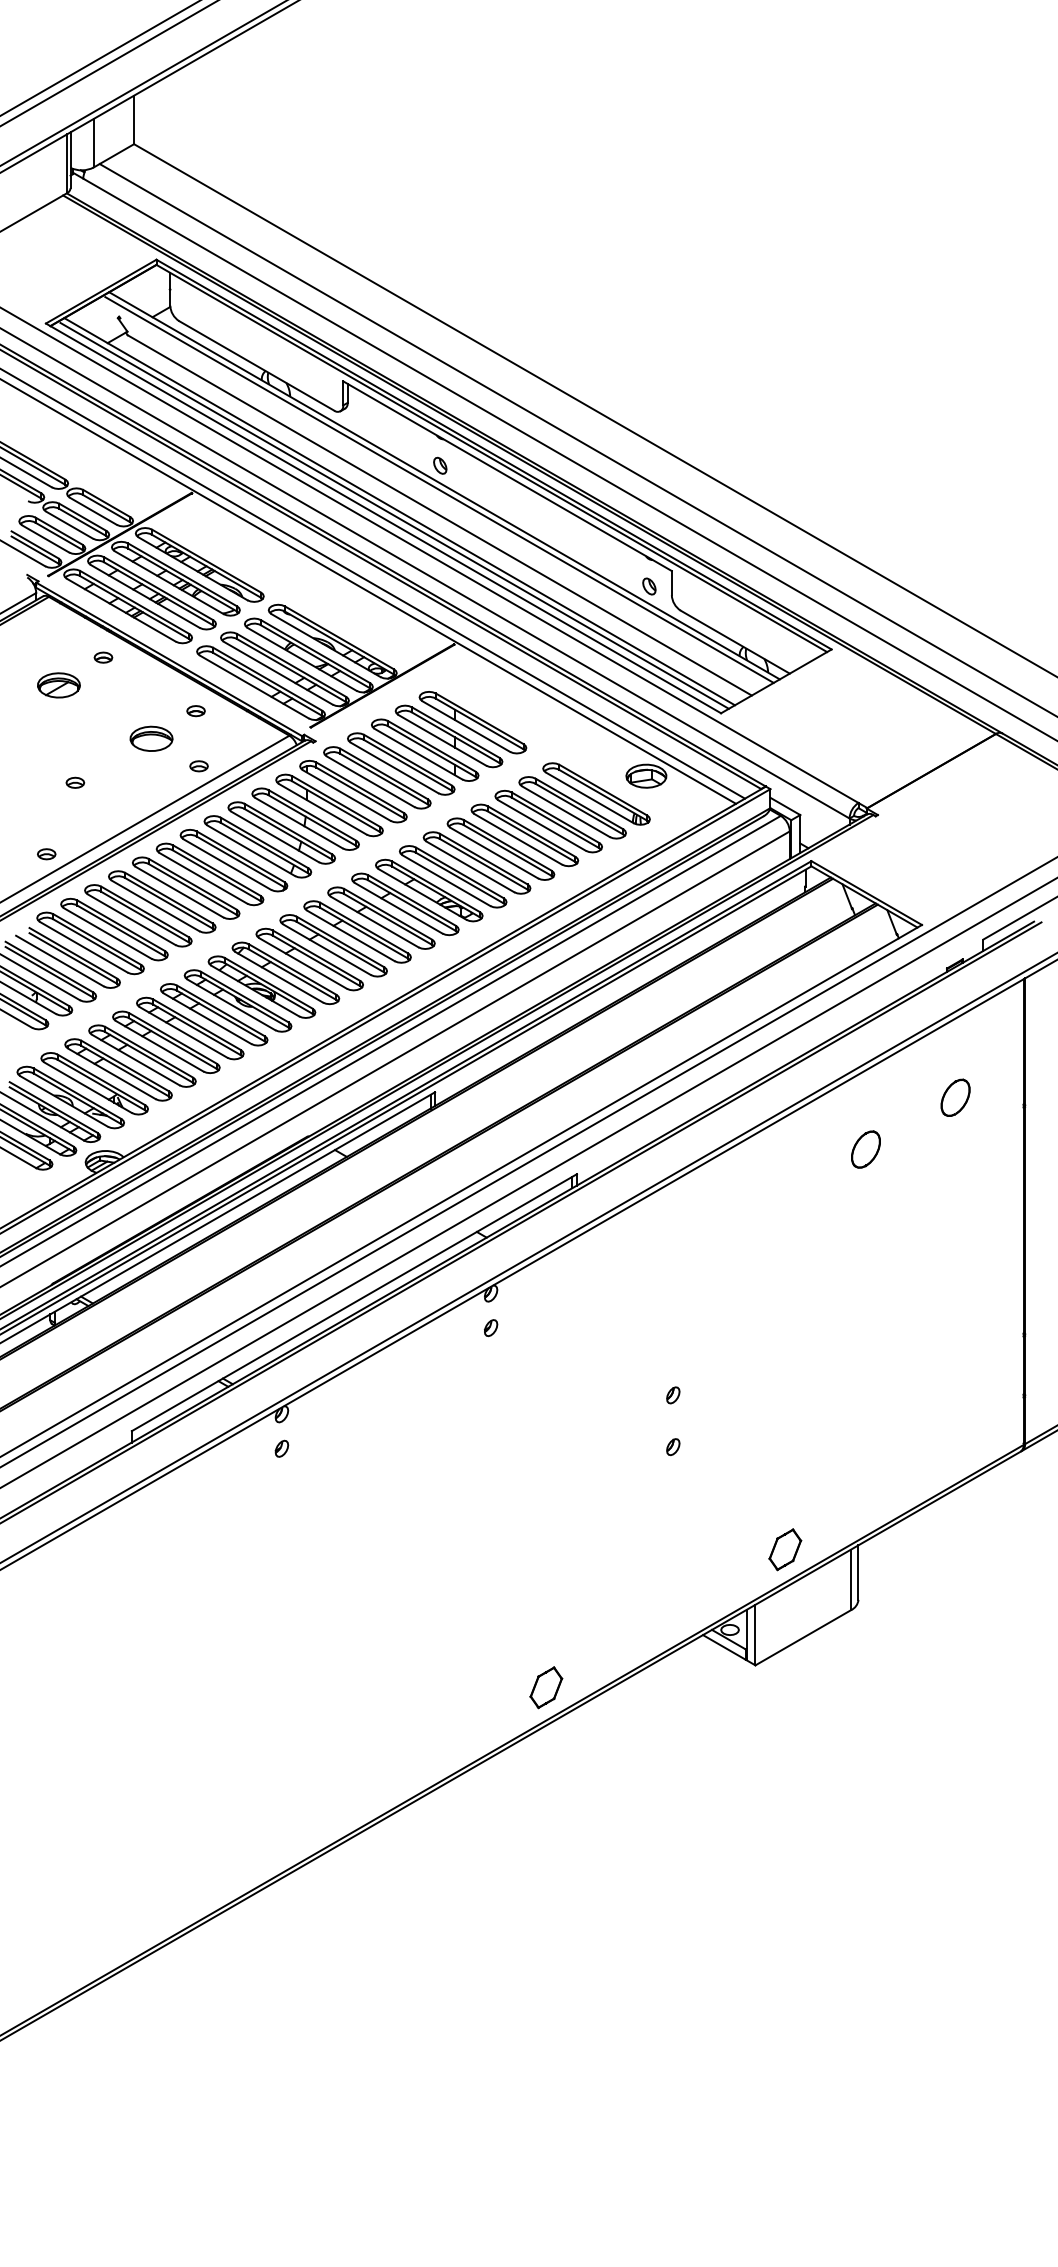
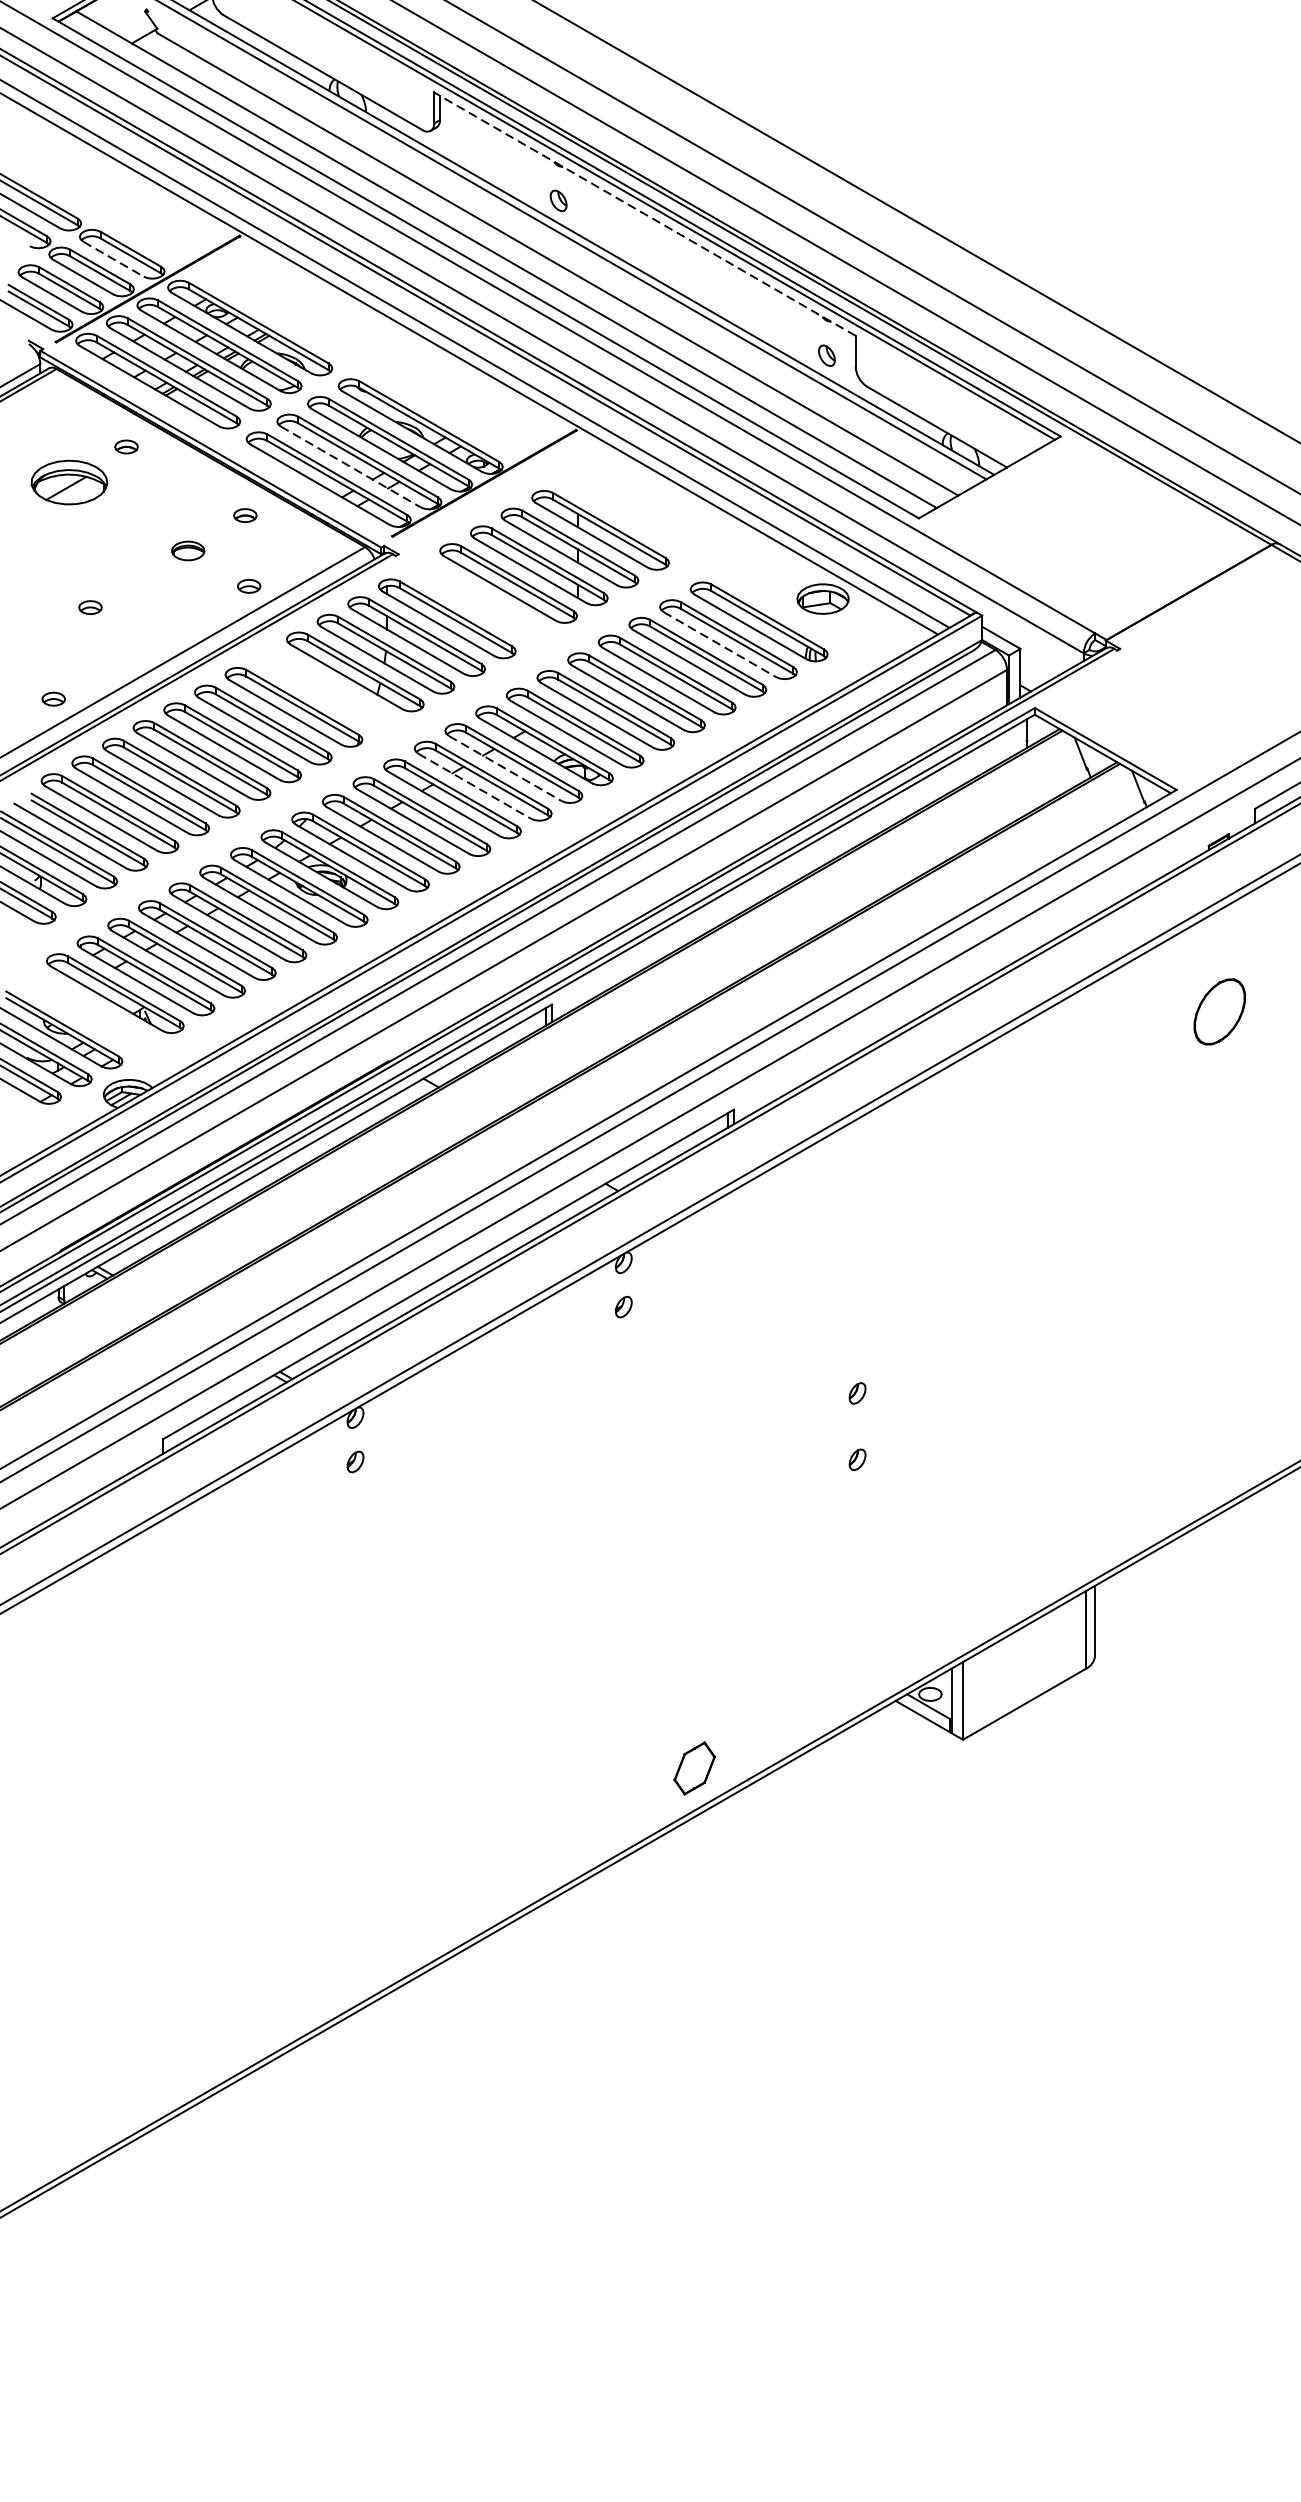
line: (507, 476) -> (644, 214), solid -> dashed
line: (93, 511) -> (113, 259), solid -> dashed
line: (394, 515) -> (499, 264), removed
line: (278, 673) -> (351, 467), solid -> dashed
part: (58, 685) -> (68, 482), size x1.4
part: (151, 738) -> (188, 550), size x0.6
part: (377, 777) -> (478, 600), removed
line: (565, 811) -> (719, 644), solid -> dashed
part: (257, 846) -> (324, 689), removed
line: (398, 908) -> (505, 768), solid -> dashed
line: (374, 922) -> (474, 786), solid -> dashed
part: (70, 1097) -> (84, 1011), removed
part: (955, 1097) -> (1219, 1011), size x1.4
part: (865, 1149) -> (1104, 1077), removed
part: (785, 1549) -> (1001, 1591), removed

